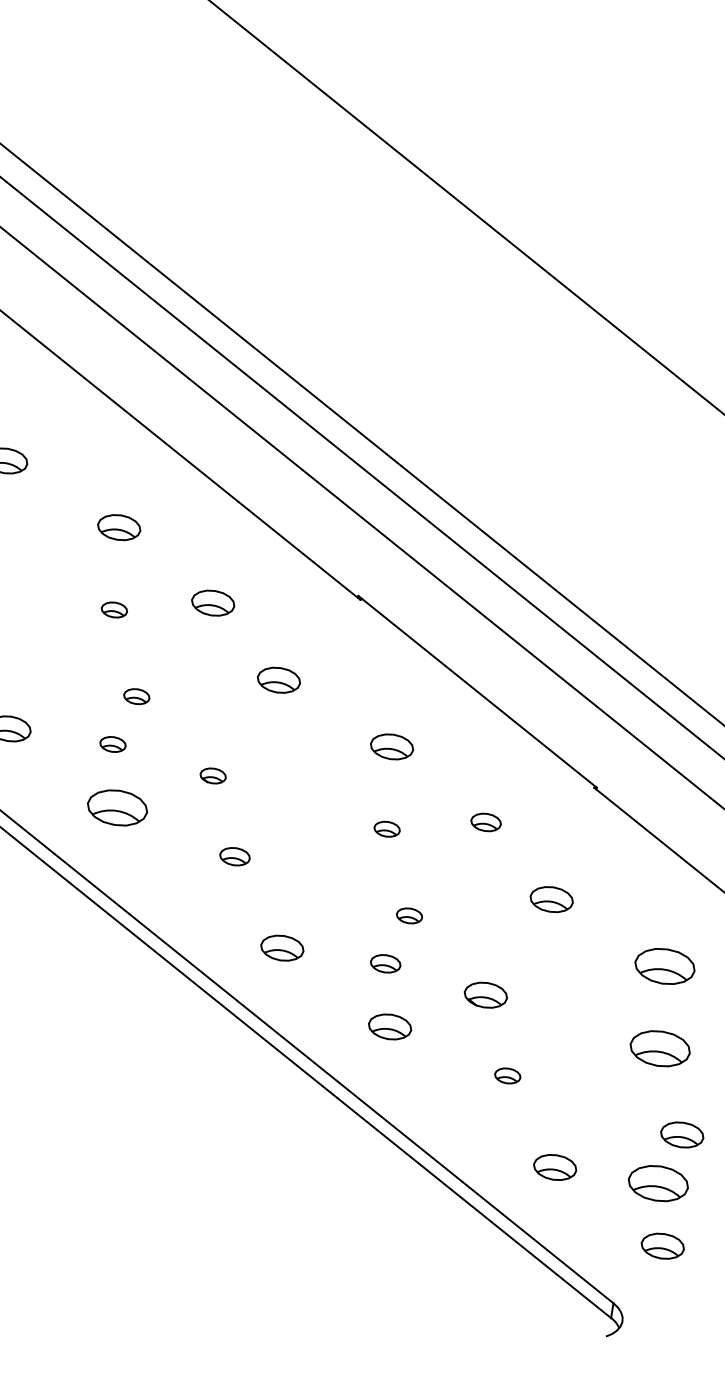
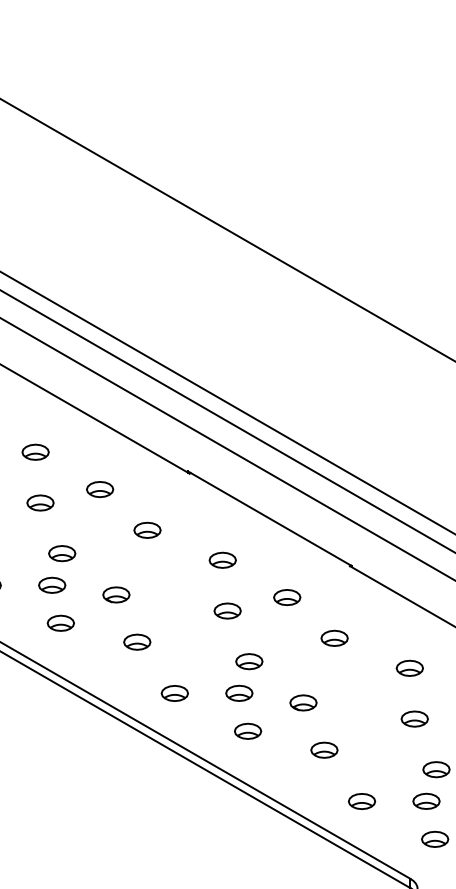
part: (114, 609) -> (40, 502), size x1.67
part: (137, 696) -> (62, 553), size x1.67
part: (113, 743) -> (52, 584), size x1.67
part: (213, 775) -> (116, 594), size x1.67
part: (116, 806) -> (60, 622), size x0.71
part: (486, 822) -> (287, 597), size x1.43
part: (387, 828) -> (227, 610), size x1.67
part: (235, 855) -> (137, 641), size x1.43
part: (409, 915) -> (249, 661), size x1.67
part: (386, 962) -> (239, 692), size x1.43
part: (664, 964) -> (409, 667), size x0.71
part: (659, 1047) -> (414, 718), size x0.71
part: (507, 1074) -> (324, 749), size x1.67
part: (658, 1181) -> (426, 800), size x0.71

